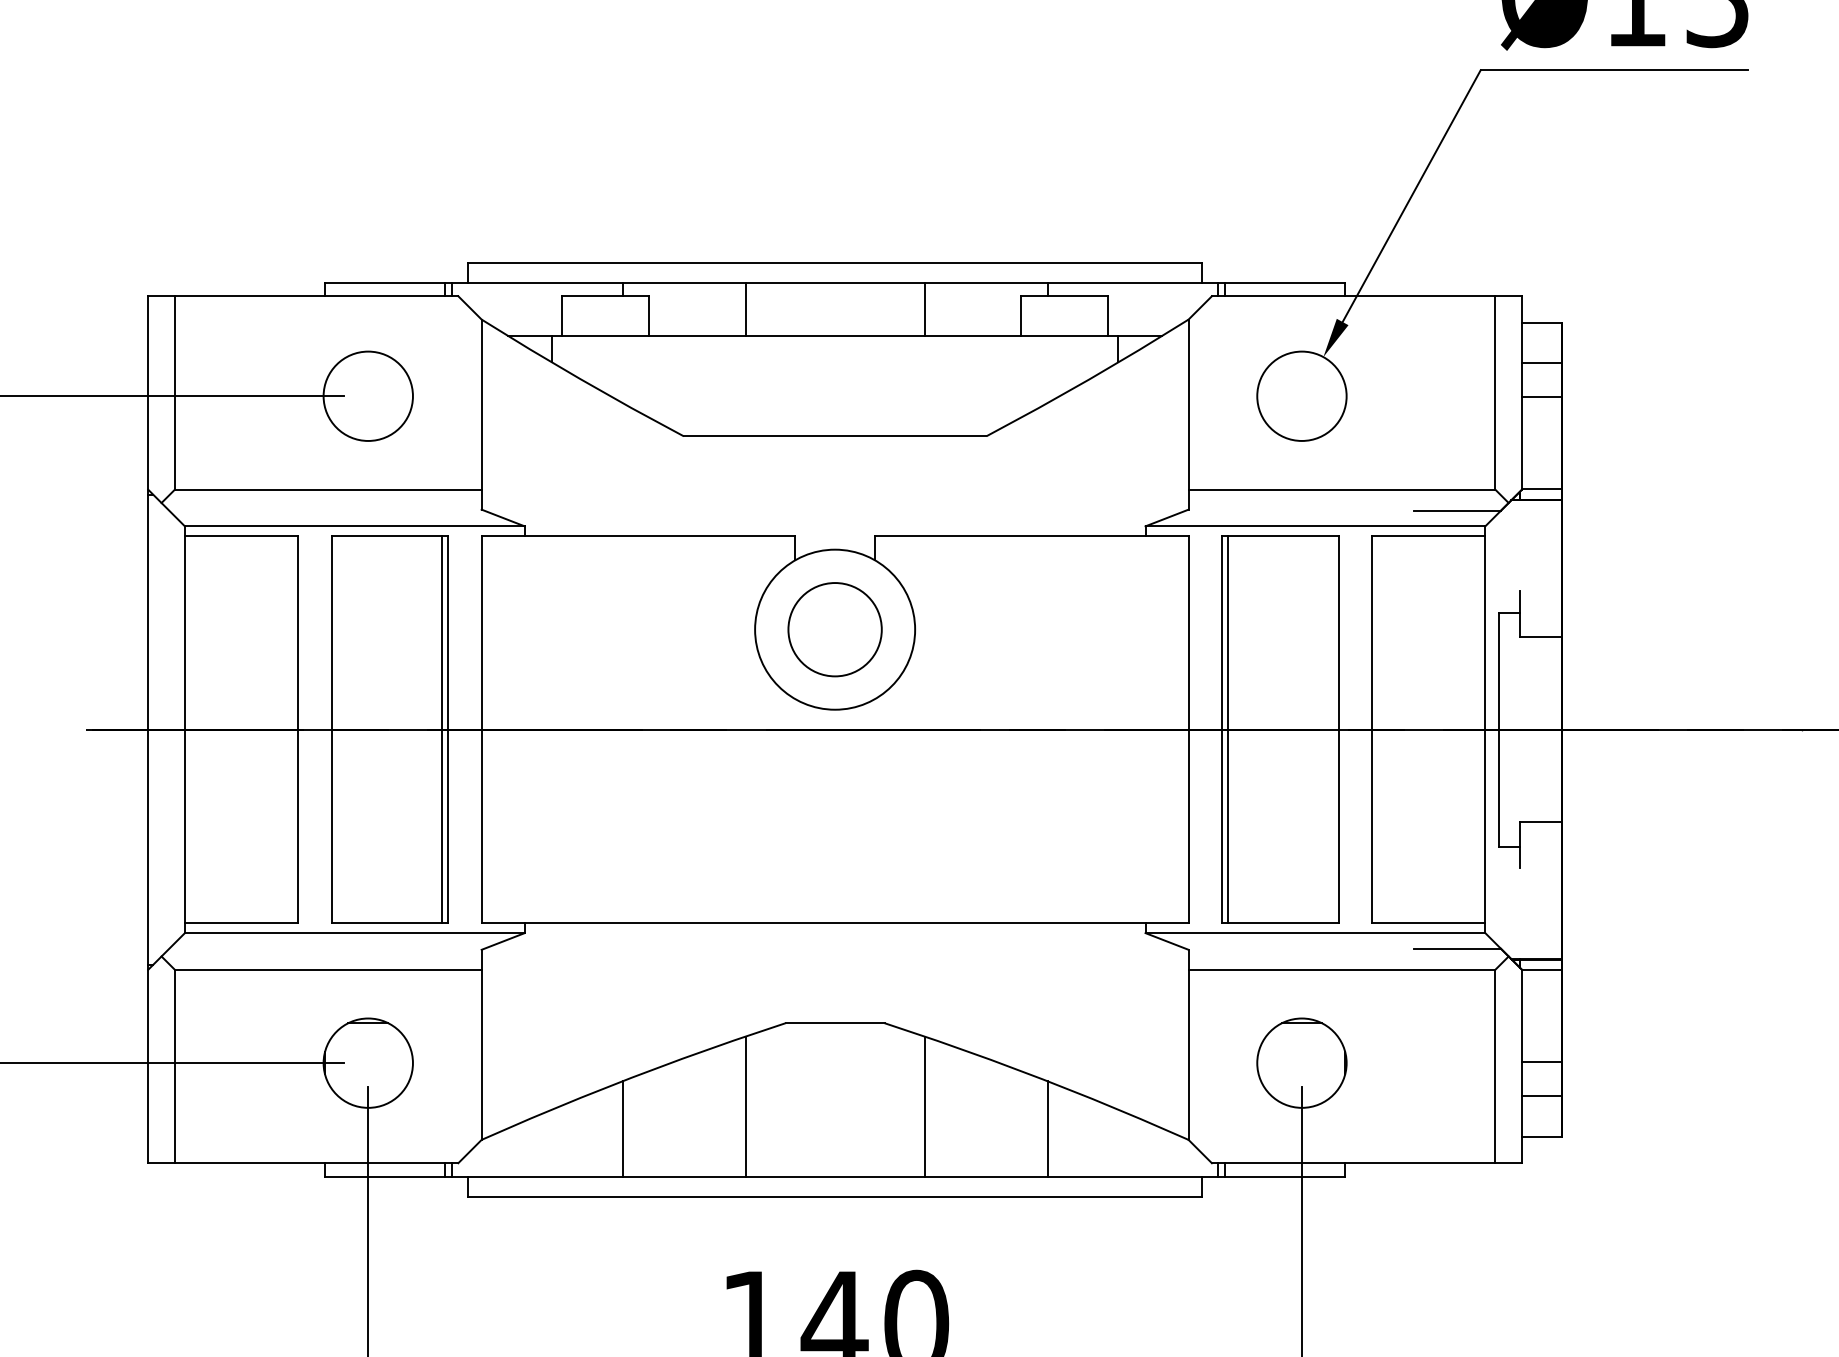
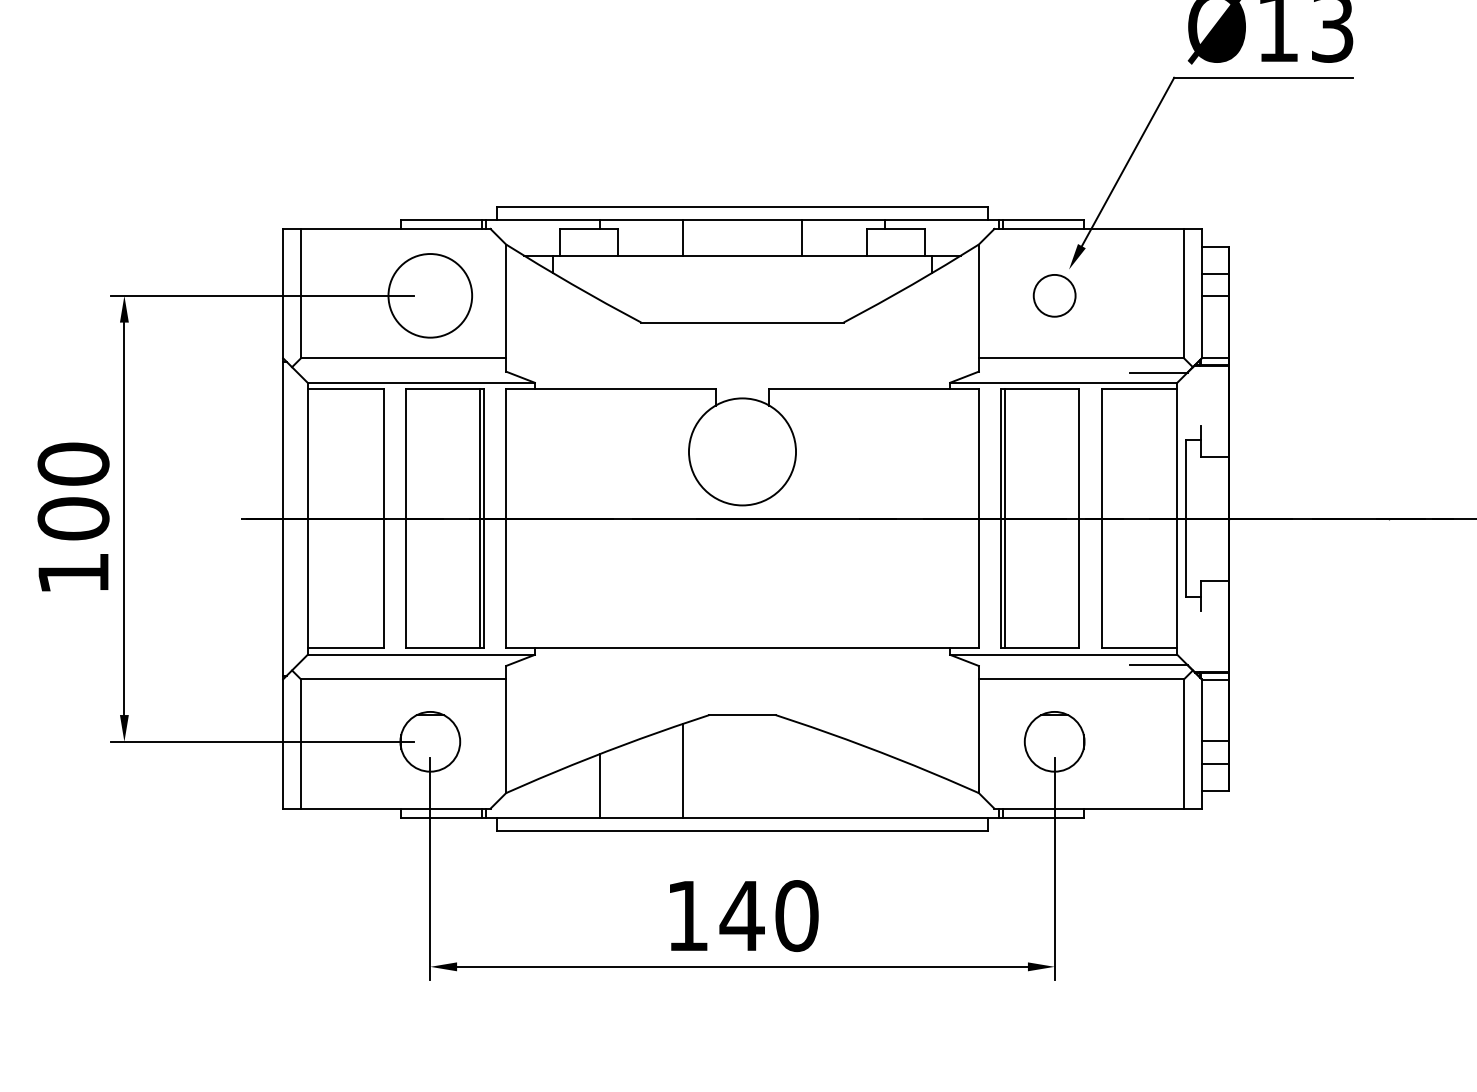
circle: (368, 395) -> (430, 295), size x1.4
circle: (1301, 395) -> (1054, 295), size x0.7
circle: (835, 629) -> (742, 451), removed
line: (924, 1106) -> (802, 770), removed
line: (1047, 1128) -> (884, 785), removed

